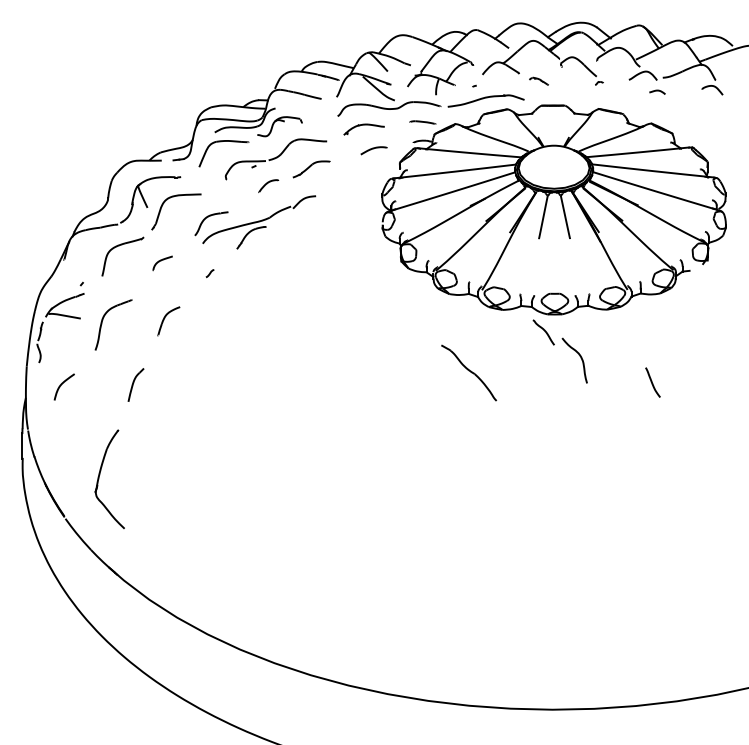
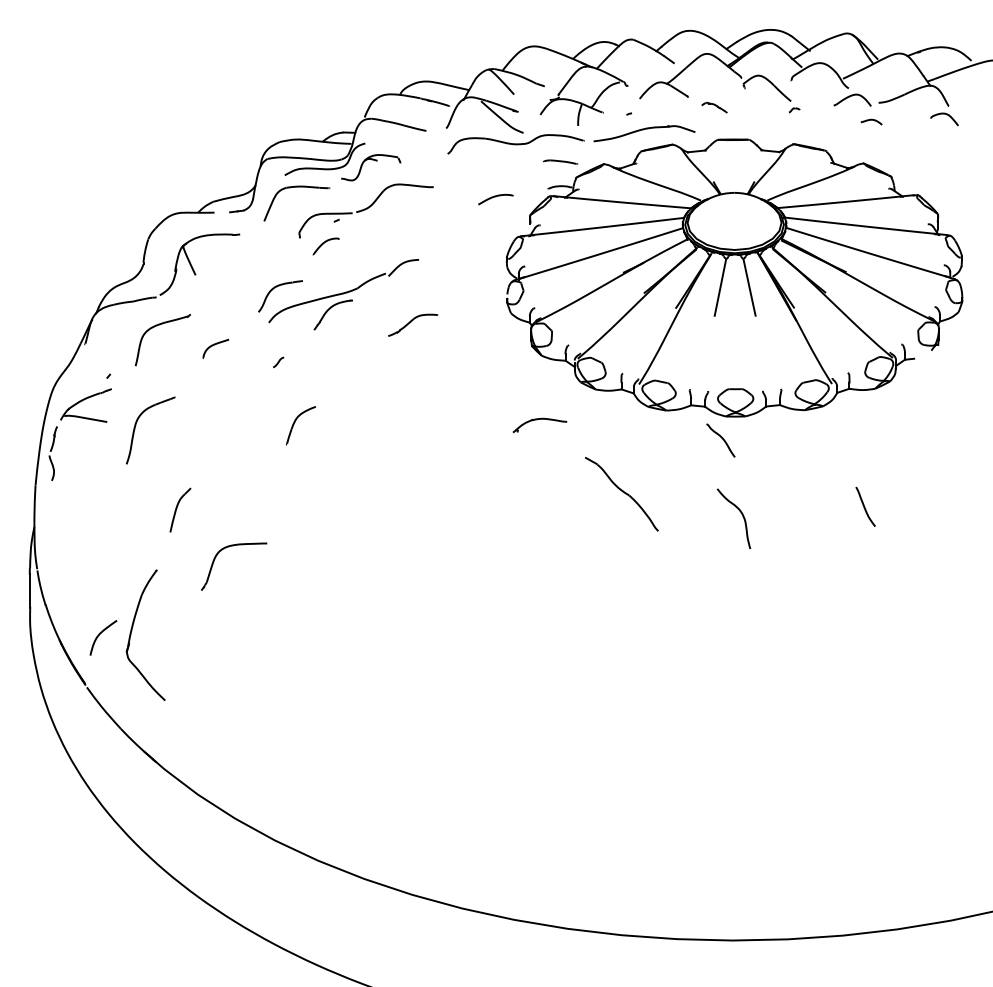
part: (363, 129) -> (539, 425), moved
part: (311, 168) -> (413, 324), moved
curve: (266, 184) -> (323, 244), moved
part: (173, 197) -> (229, 547), moved
part: (168, 321) -> (300, 425), moved
curve: (580, 357) -> (741, 514), moved
curve: (62, 384) -> (100, 634), moved

